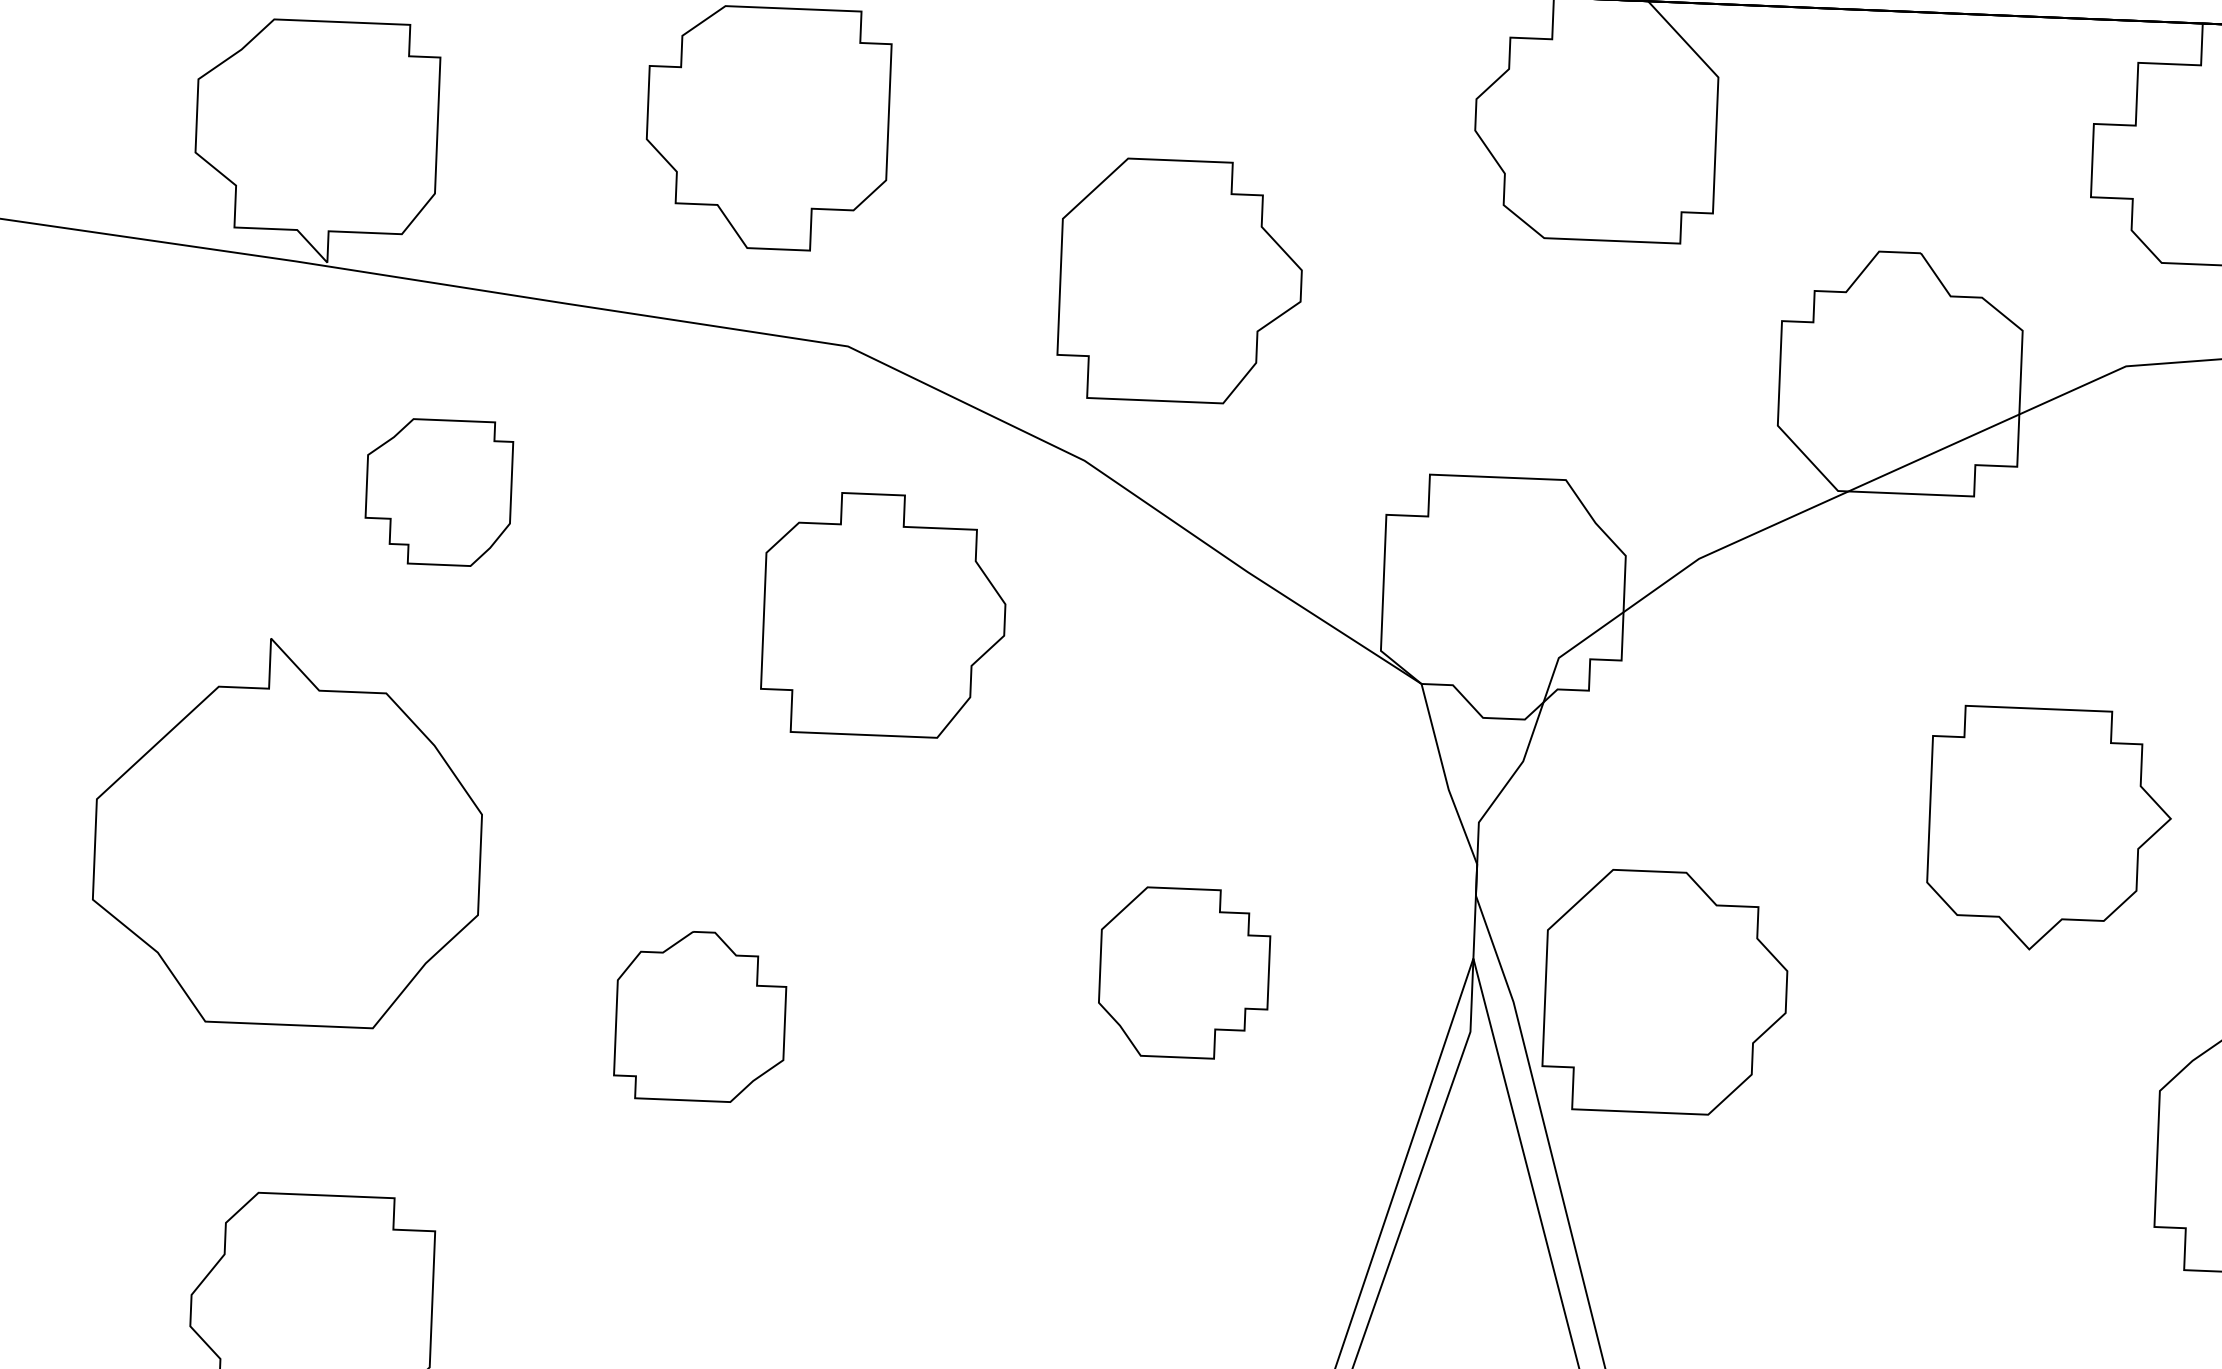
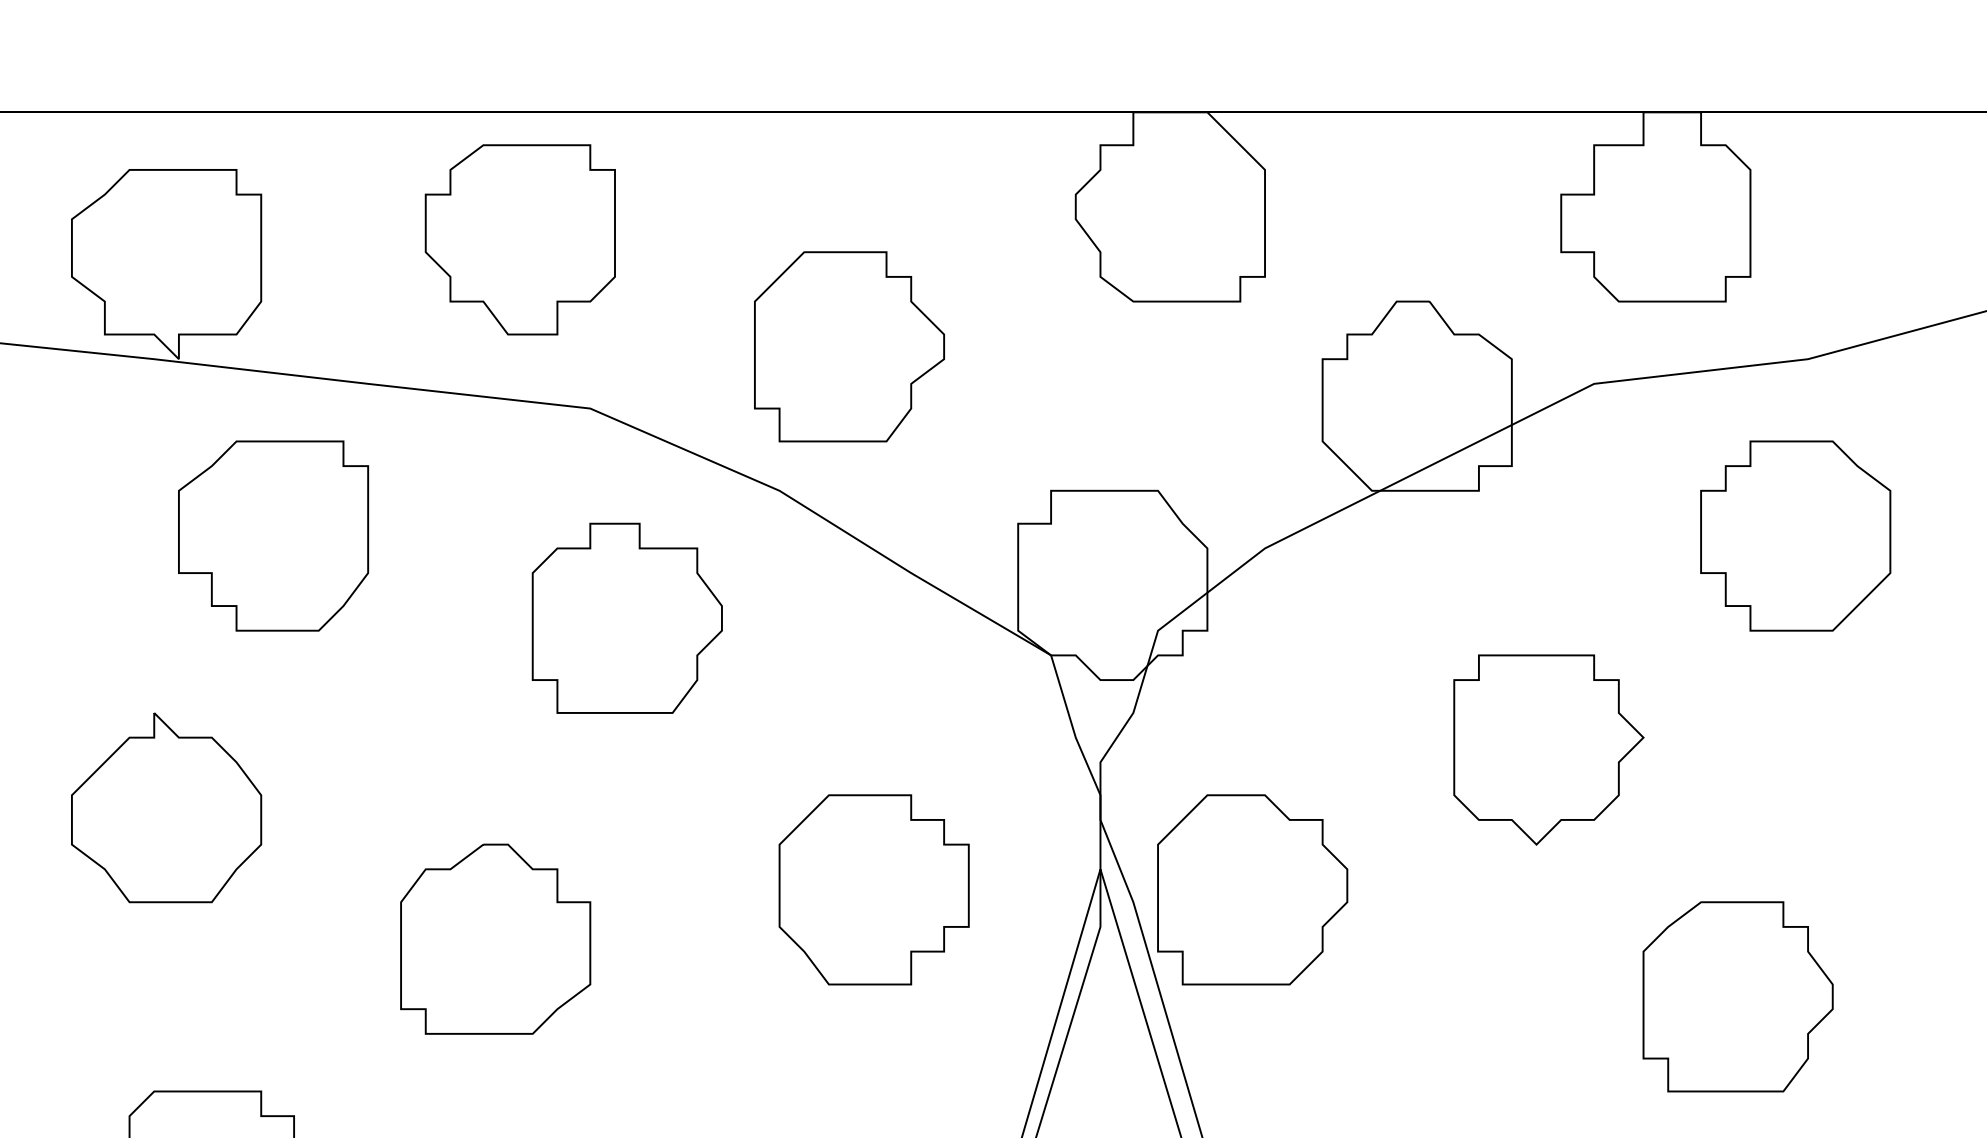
part: (438, 491) -> (273, 535), size x1.67
part: (288, 832) -> (166, 807), size x0.62
part: (1183, 972) -> (873, 889), size x1.43
part: (700, 1015) -> (495, 938), size x1.43

